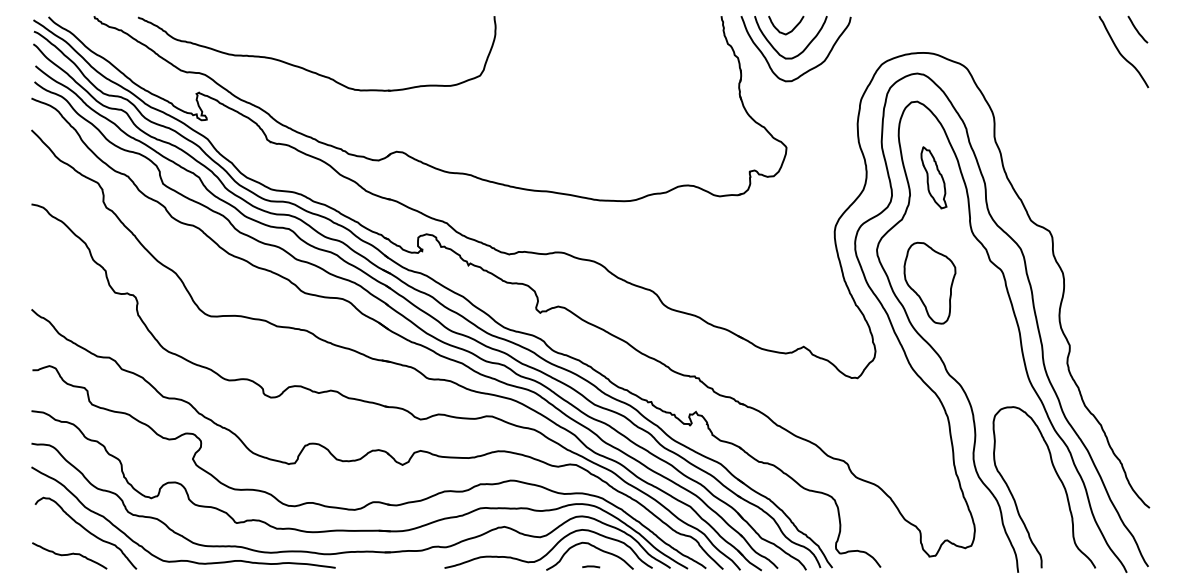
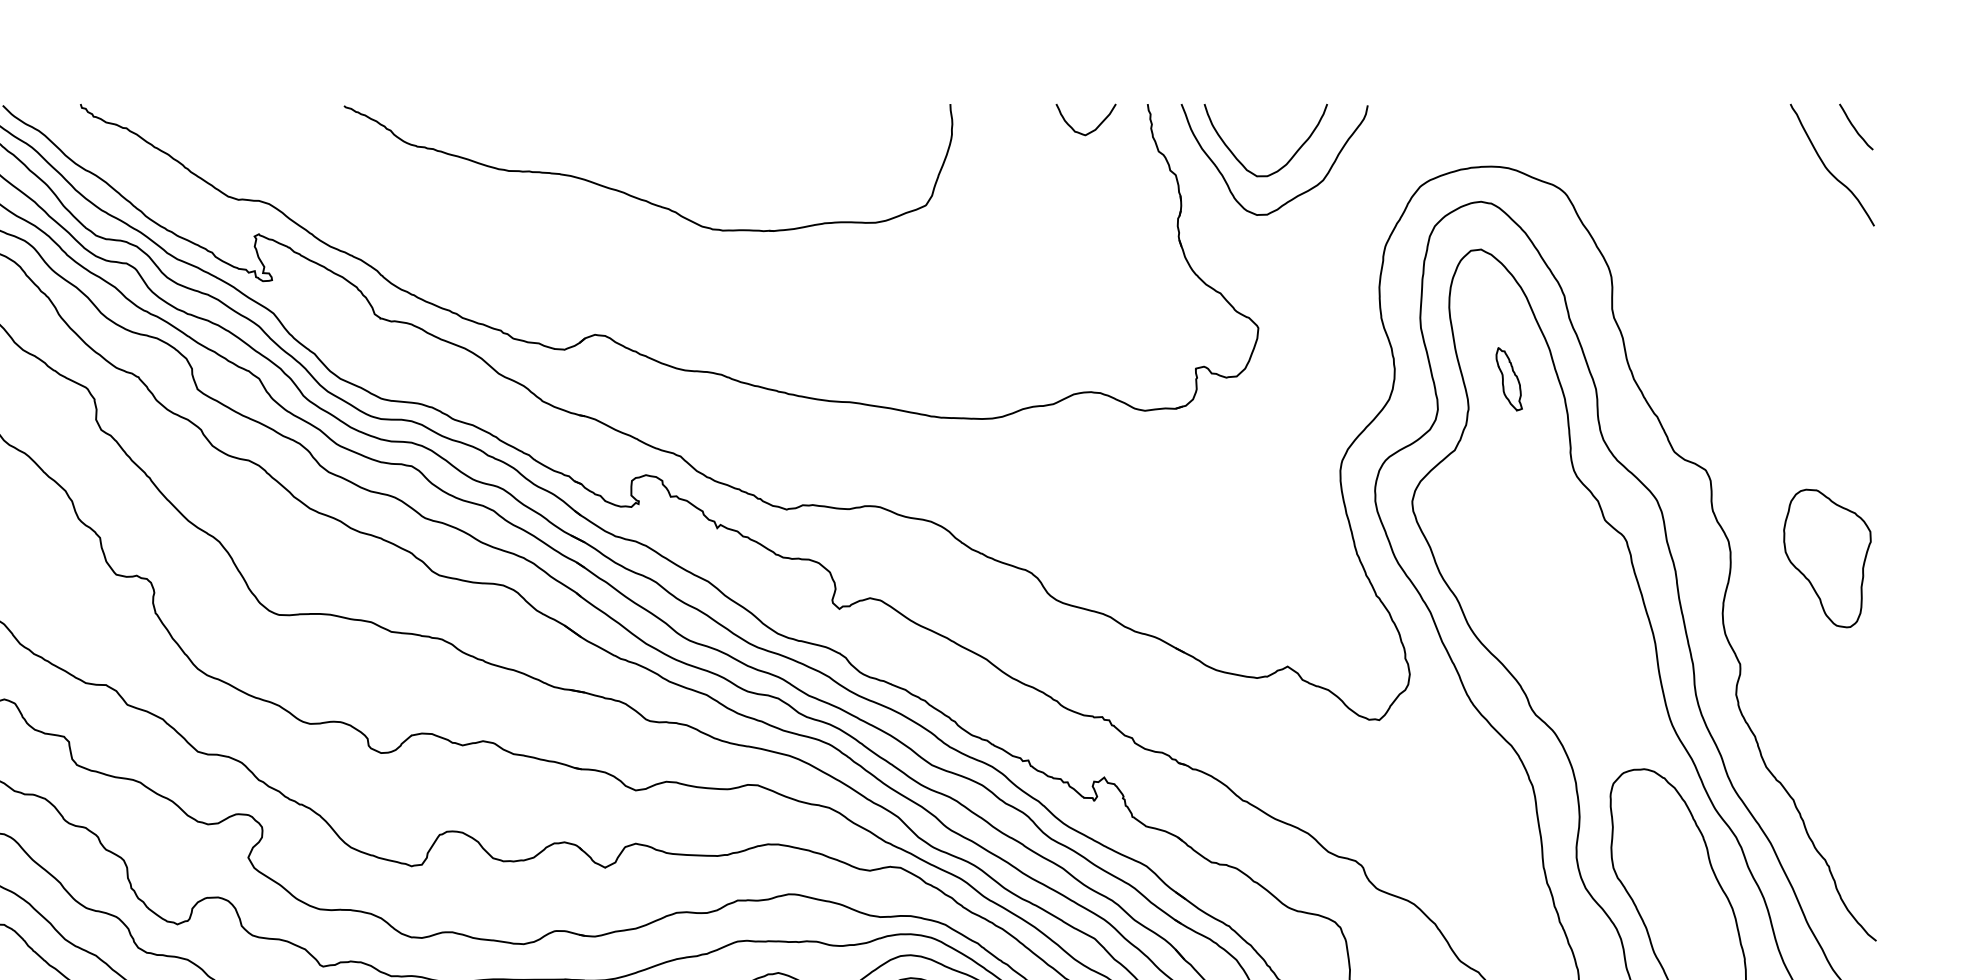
curve: (790, 30) -> (1093, 128), moved
part: (311, 70) -> (639, 196), moved
part: (933, 177) -> (1508, 378), size x0.6
part: (929, 282) -> (1826, 557), moved

